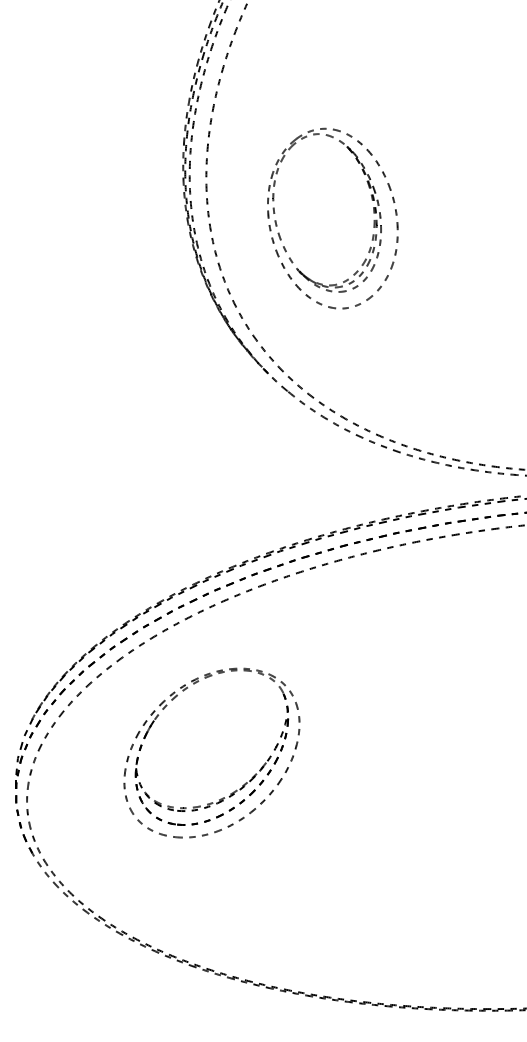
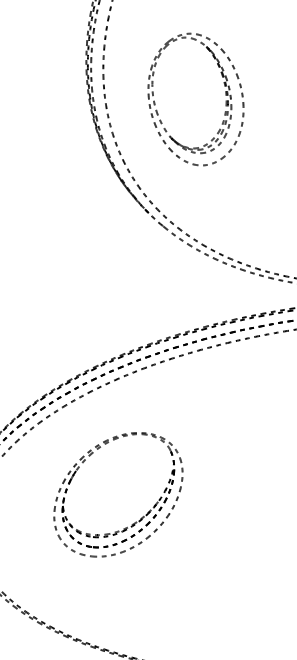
part: (236, 789) -> (136, 521), moved

